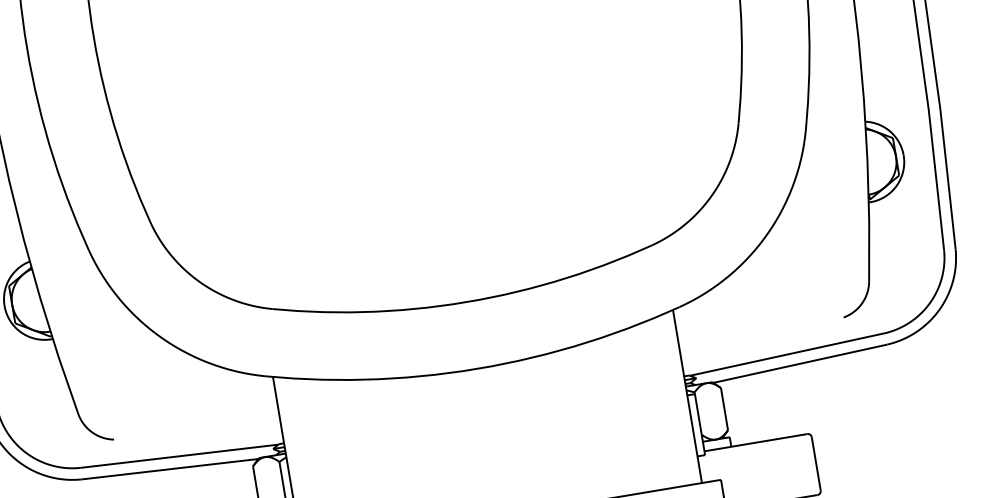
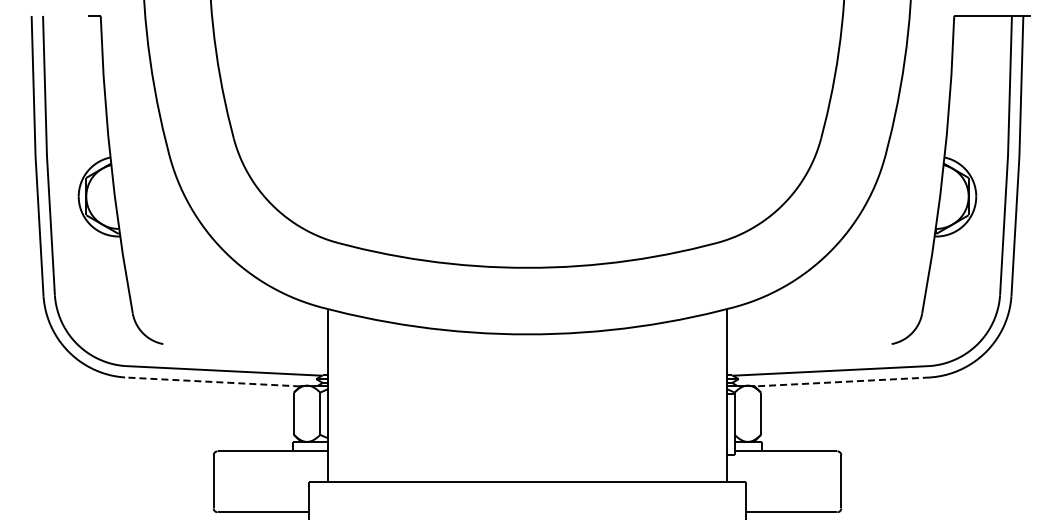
line: (800, 363) -> (842, 381), solid -> dashed
line: (169, 468) -> (212, 381), solid -> dashed

